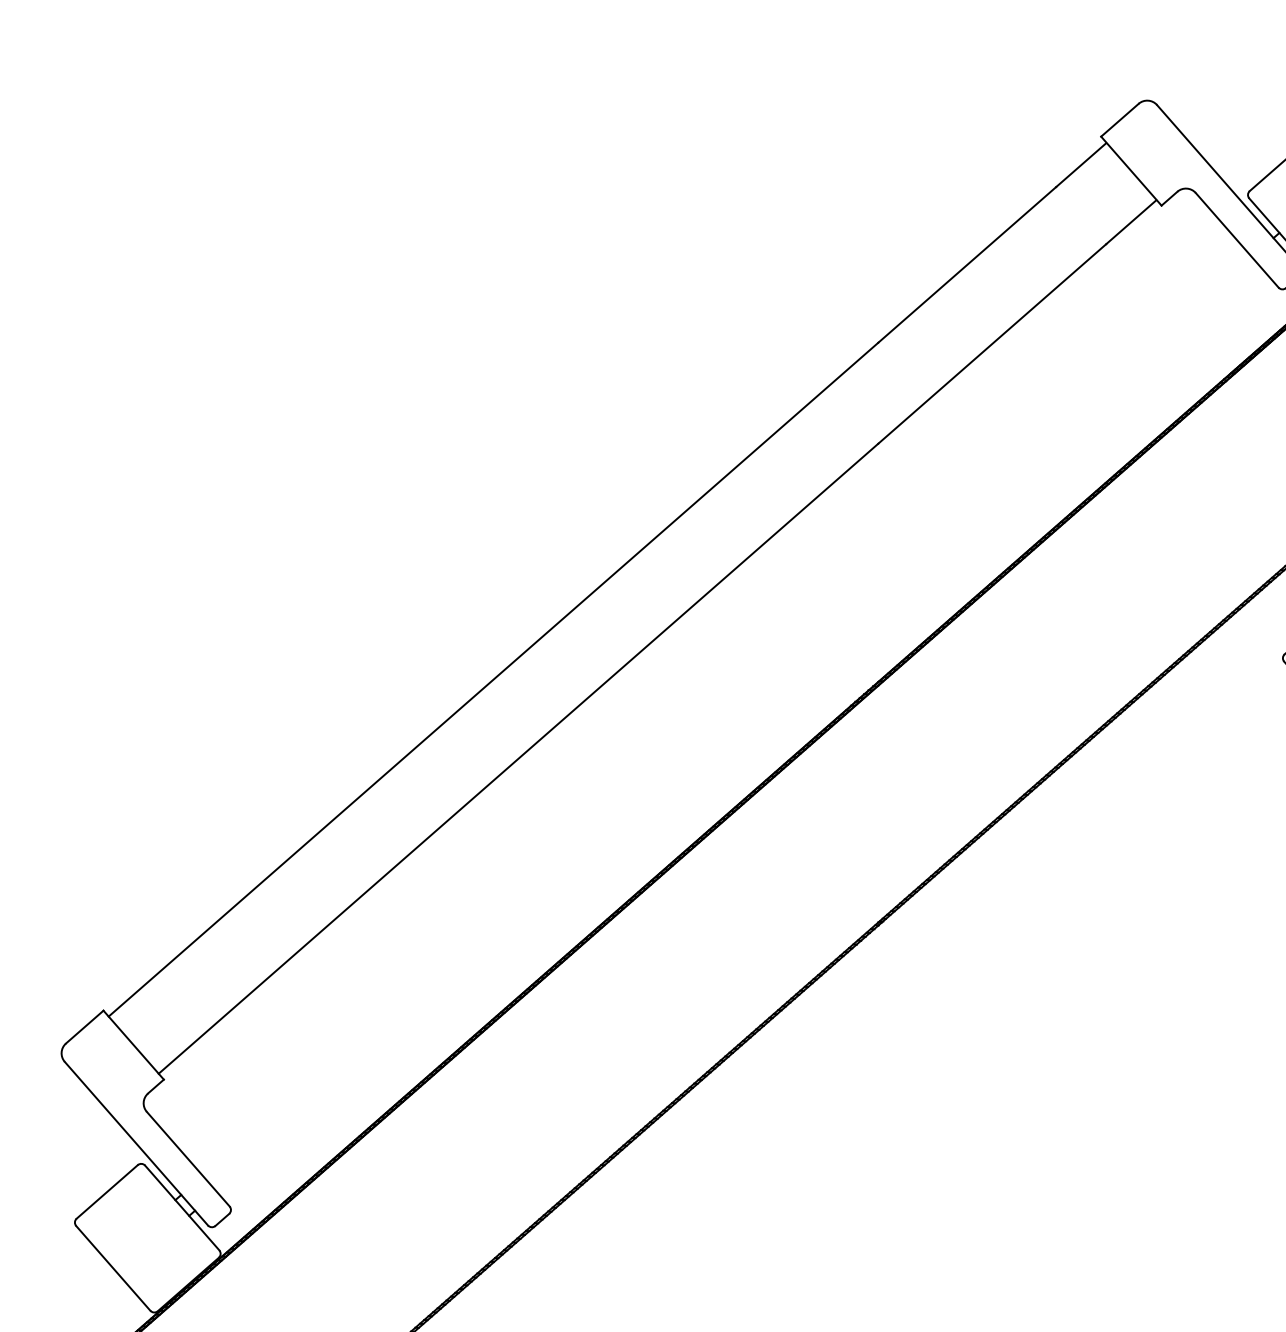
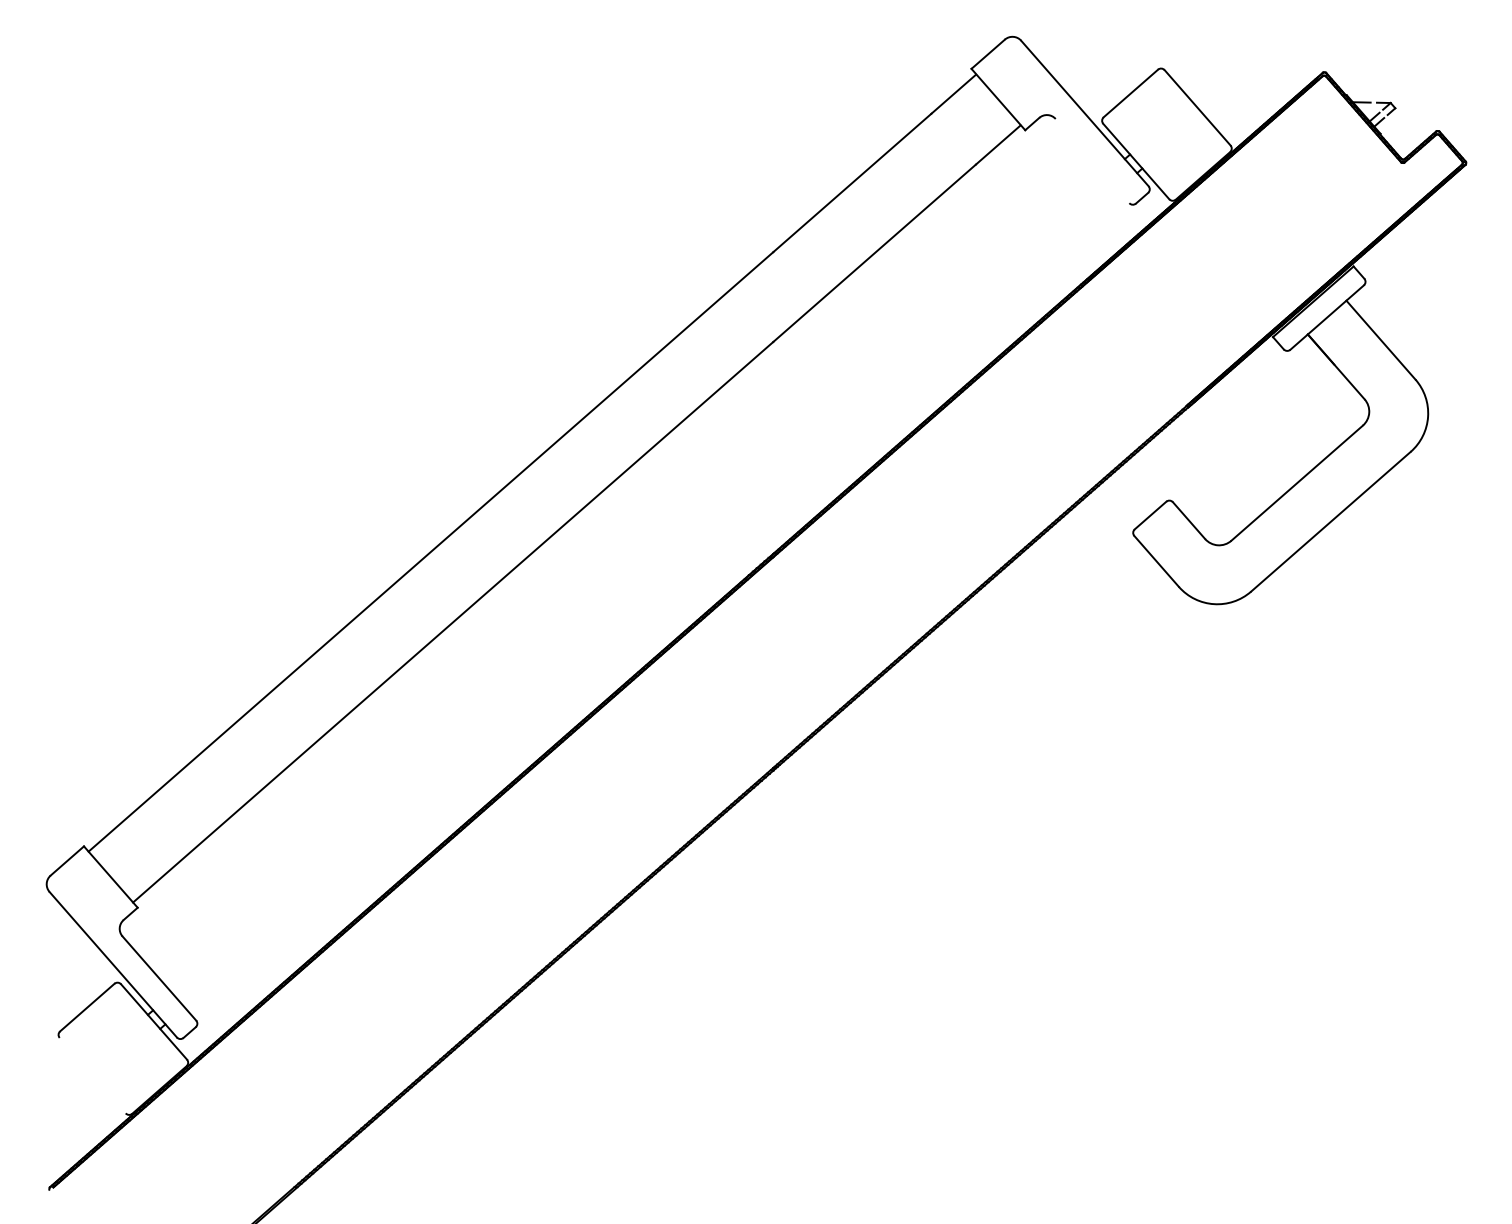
line: (1237, 240) -> (1092, 161), removed
line: (113, 1268) -> (92, 1075), removed

